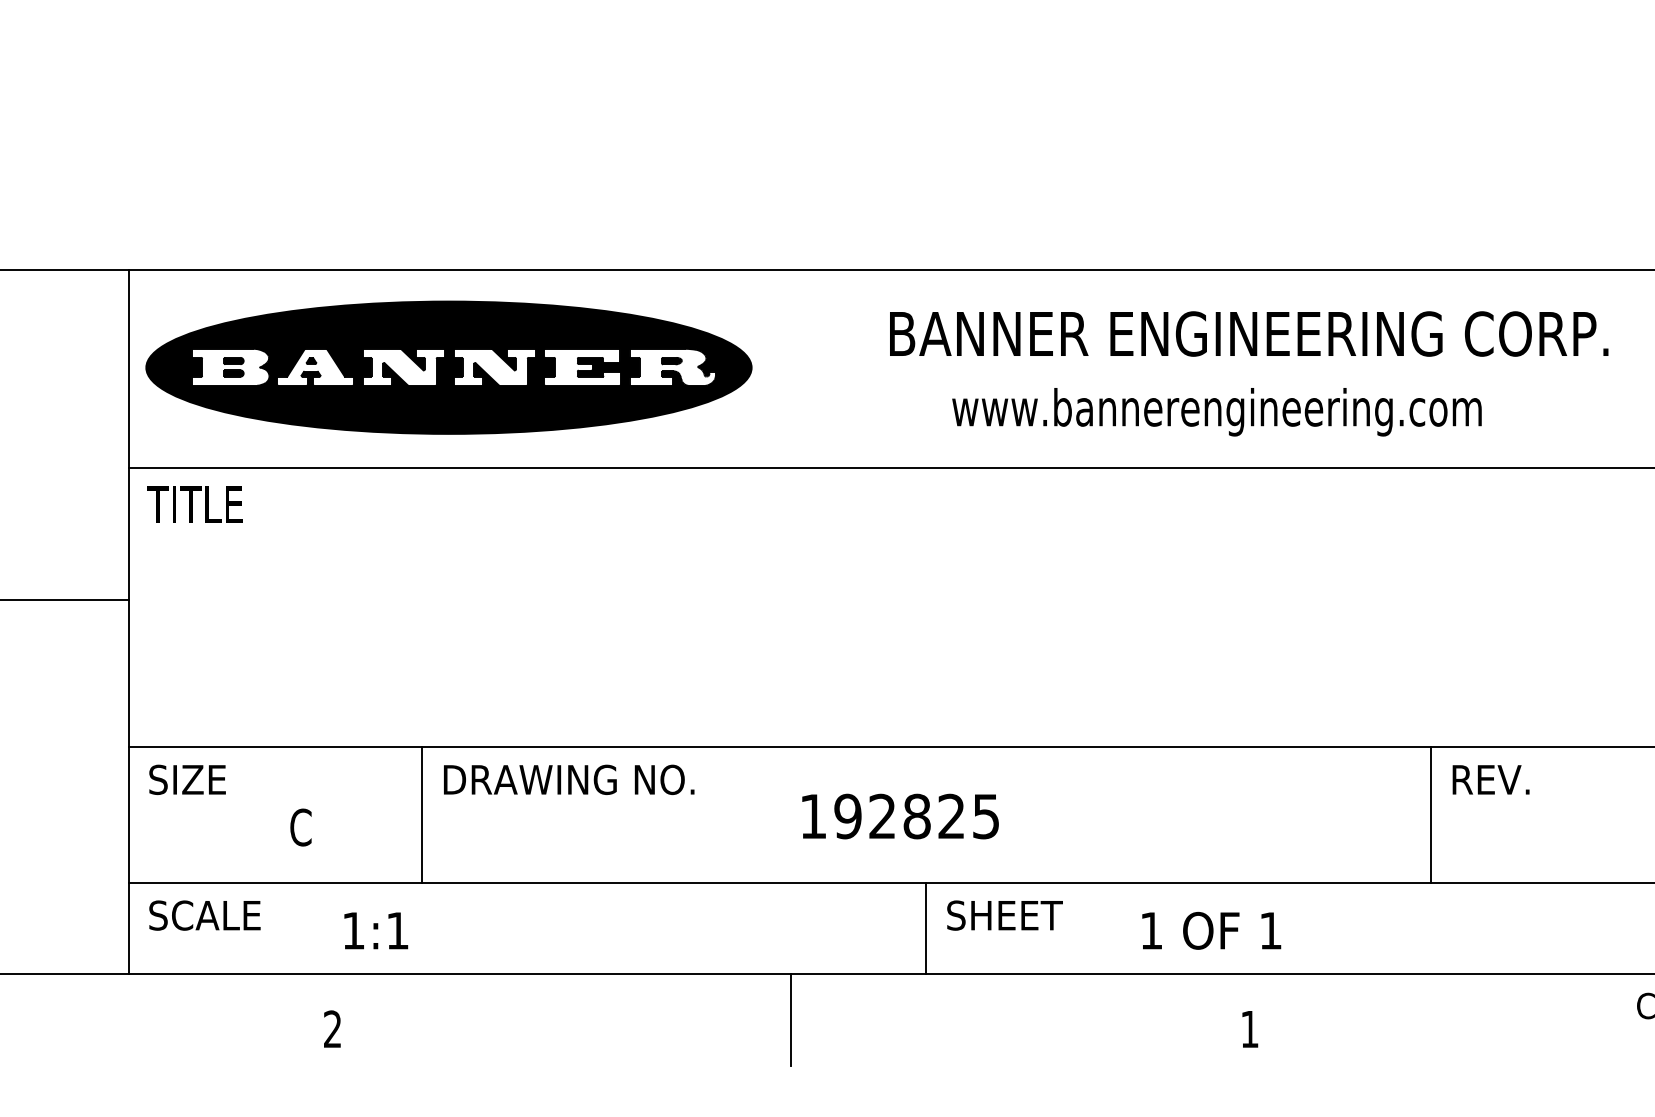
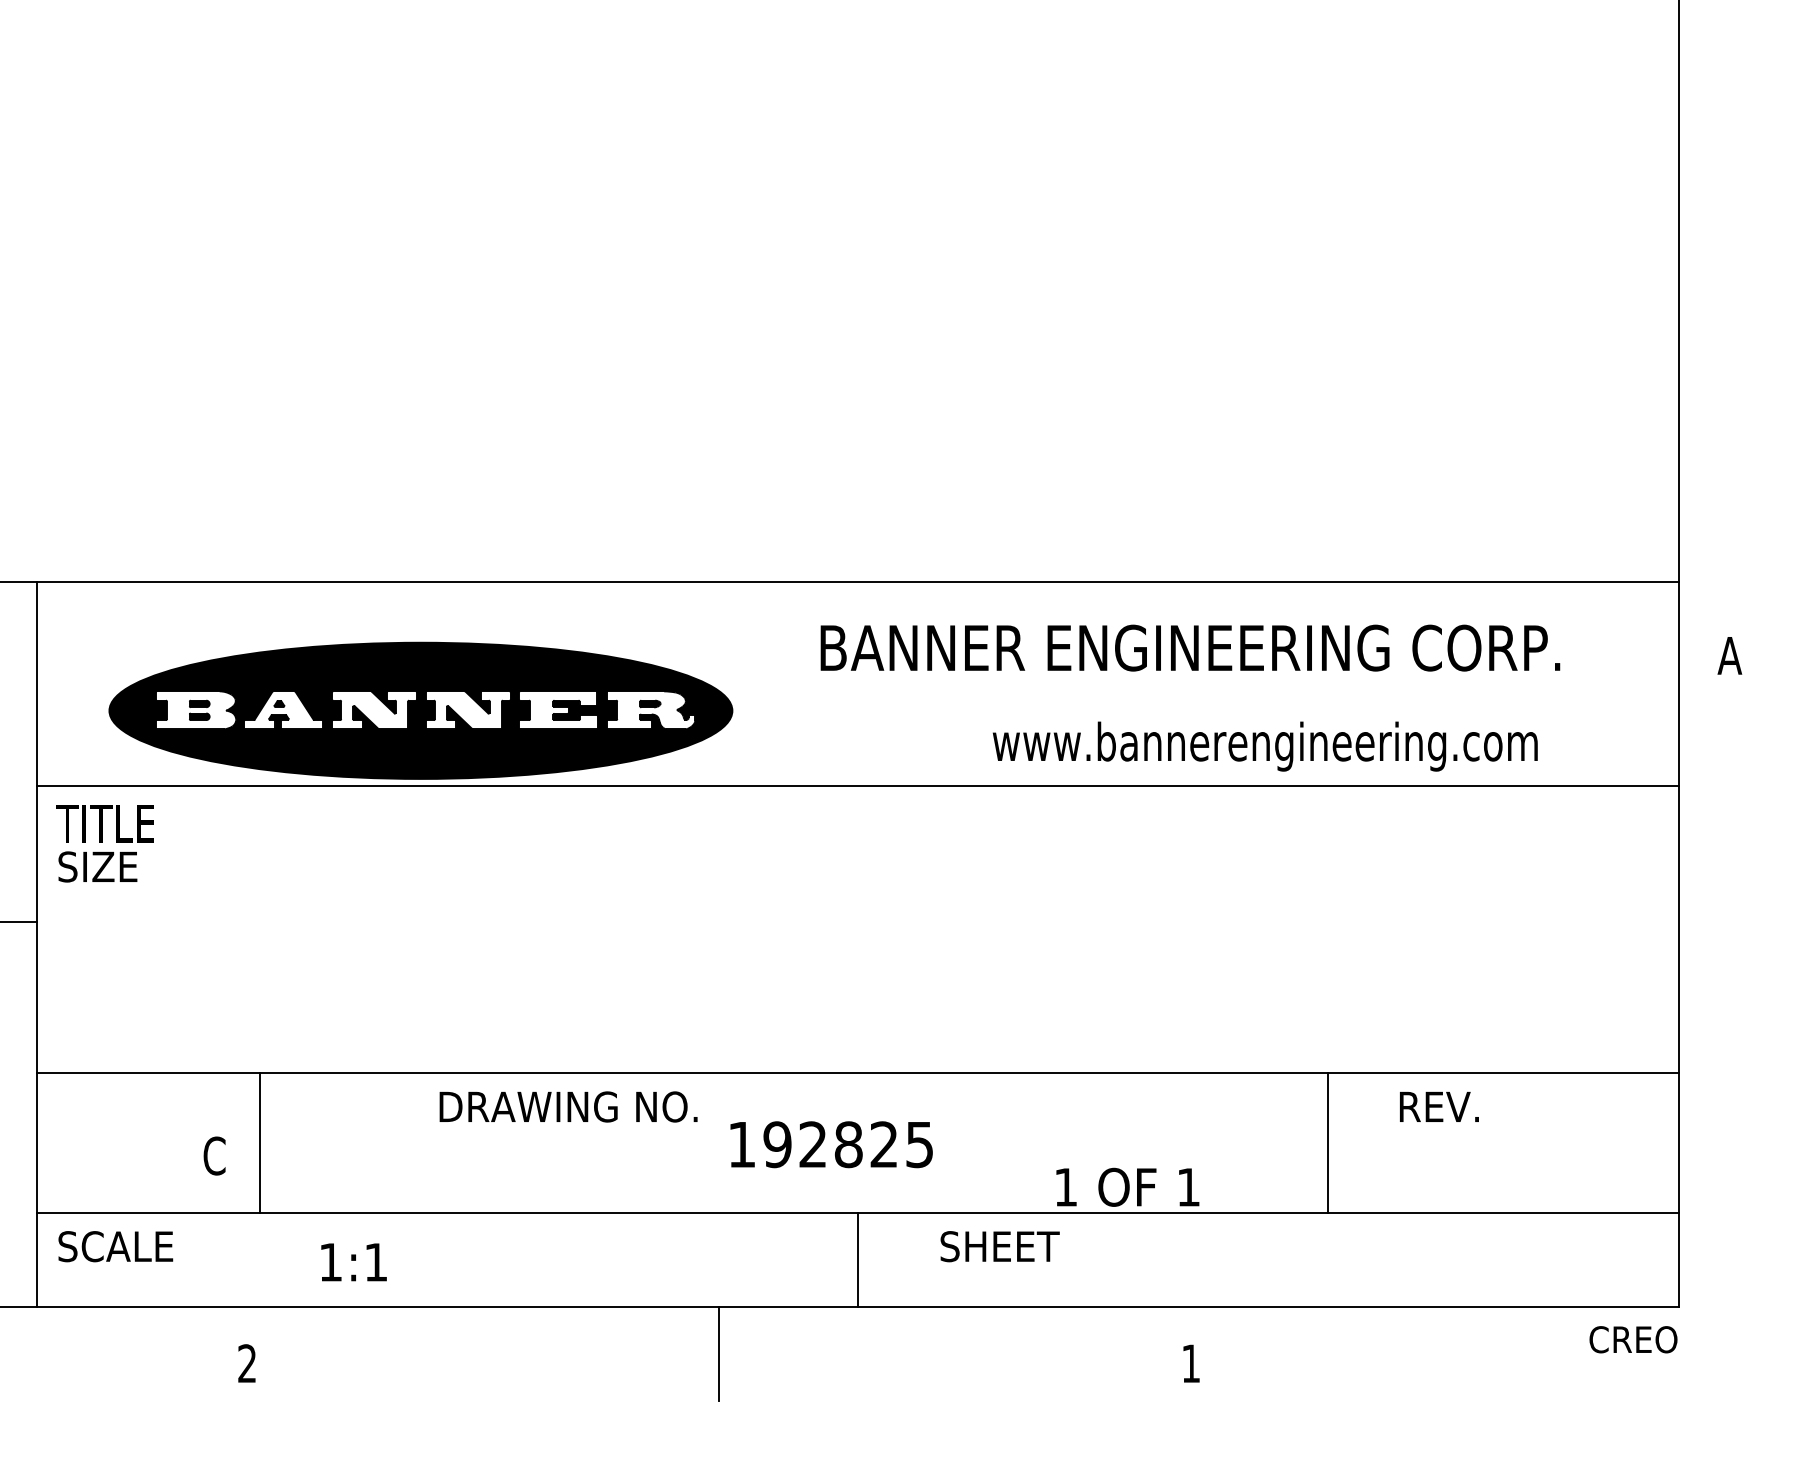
part: (448, 367) -> (420, 710), moved
text: (1216, 412) -> (1264, 746), moved
text: (187, 779) -> (97, 866), moved
text: (569, 779) -> (568, 1106), moved
line: (422, 814) -> (260, 1142), moved
line: (1430, 814) -> (1328, 1142), moved
text: (1004, 915) -> (999, 1246), moved
text: (1211, 930) -> (1127, 1186), moved
text: (375, 931) -> (353, 1262), moved

